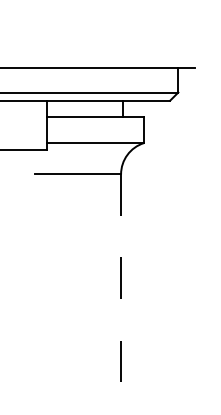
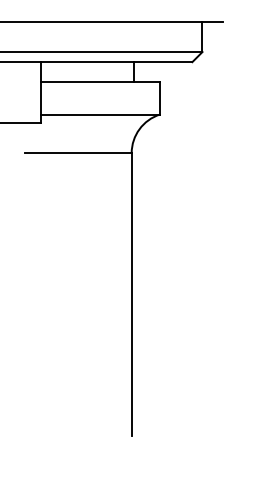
line: (121, 288) -> (132, 294), dashed -> solid

